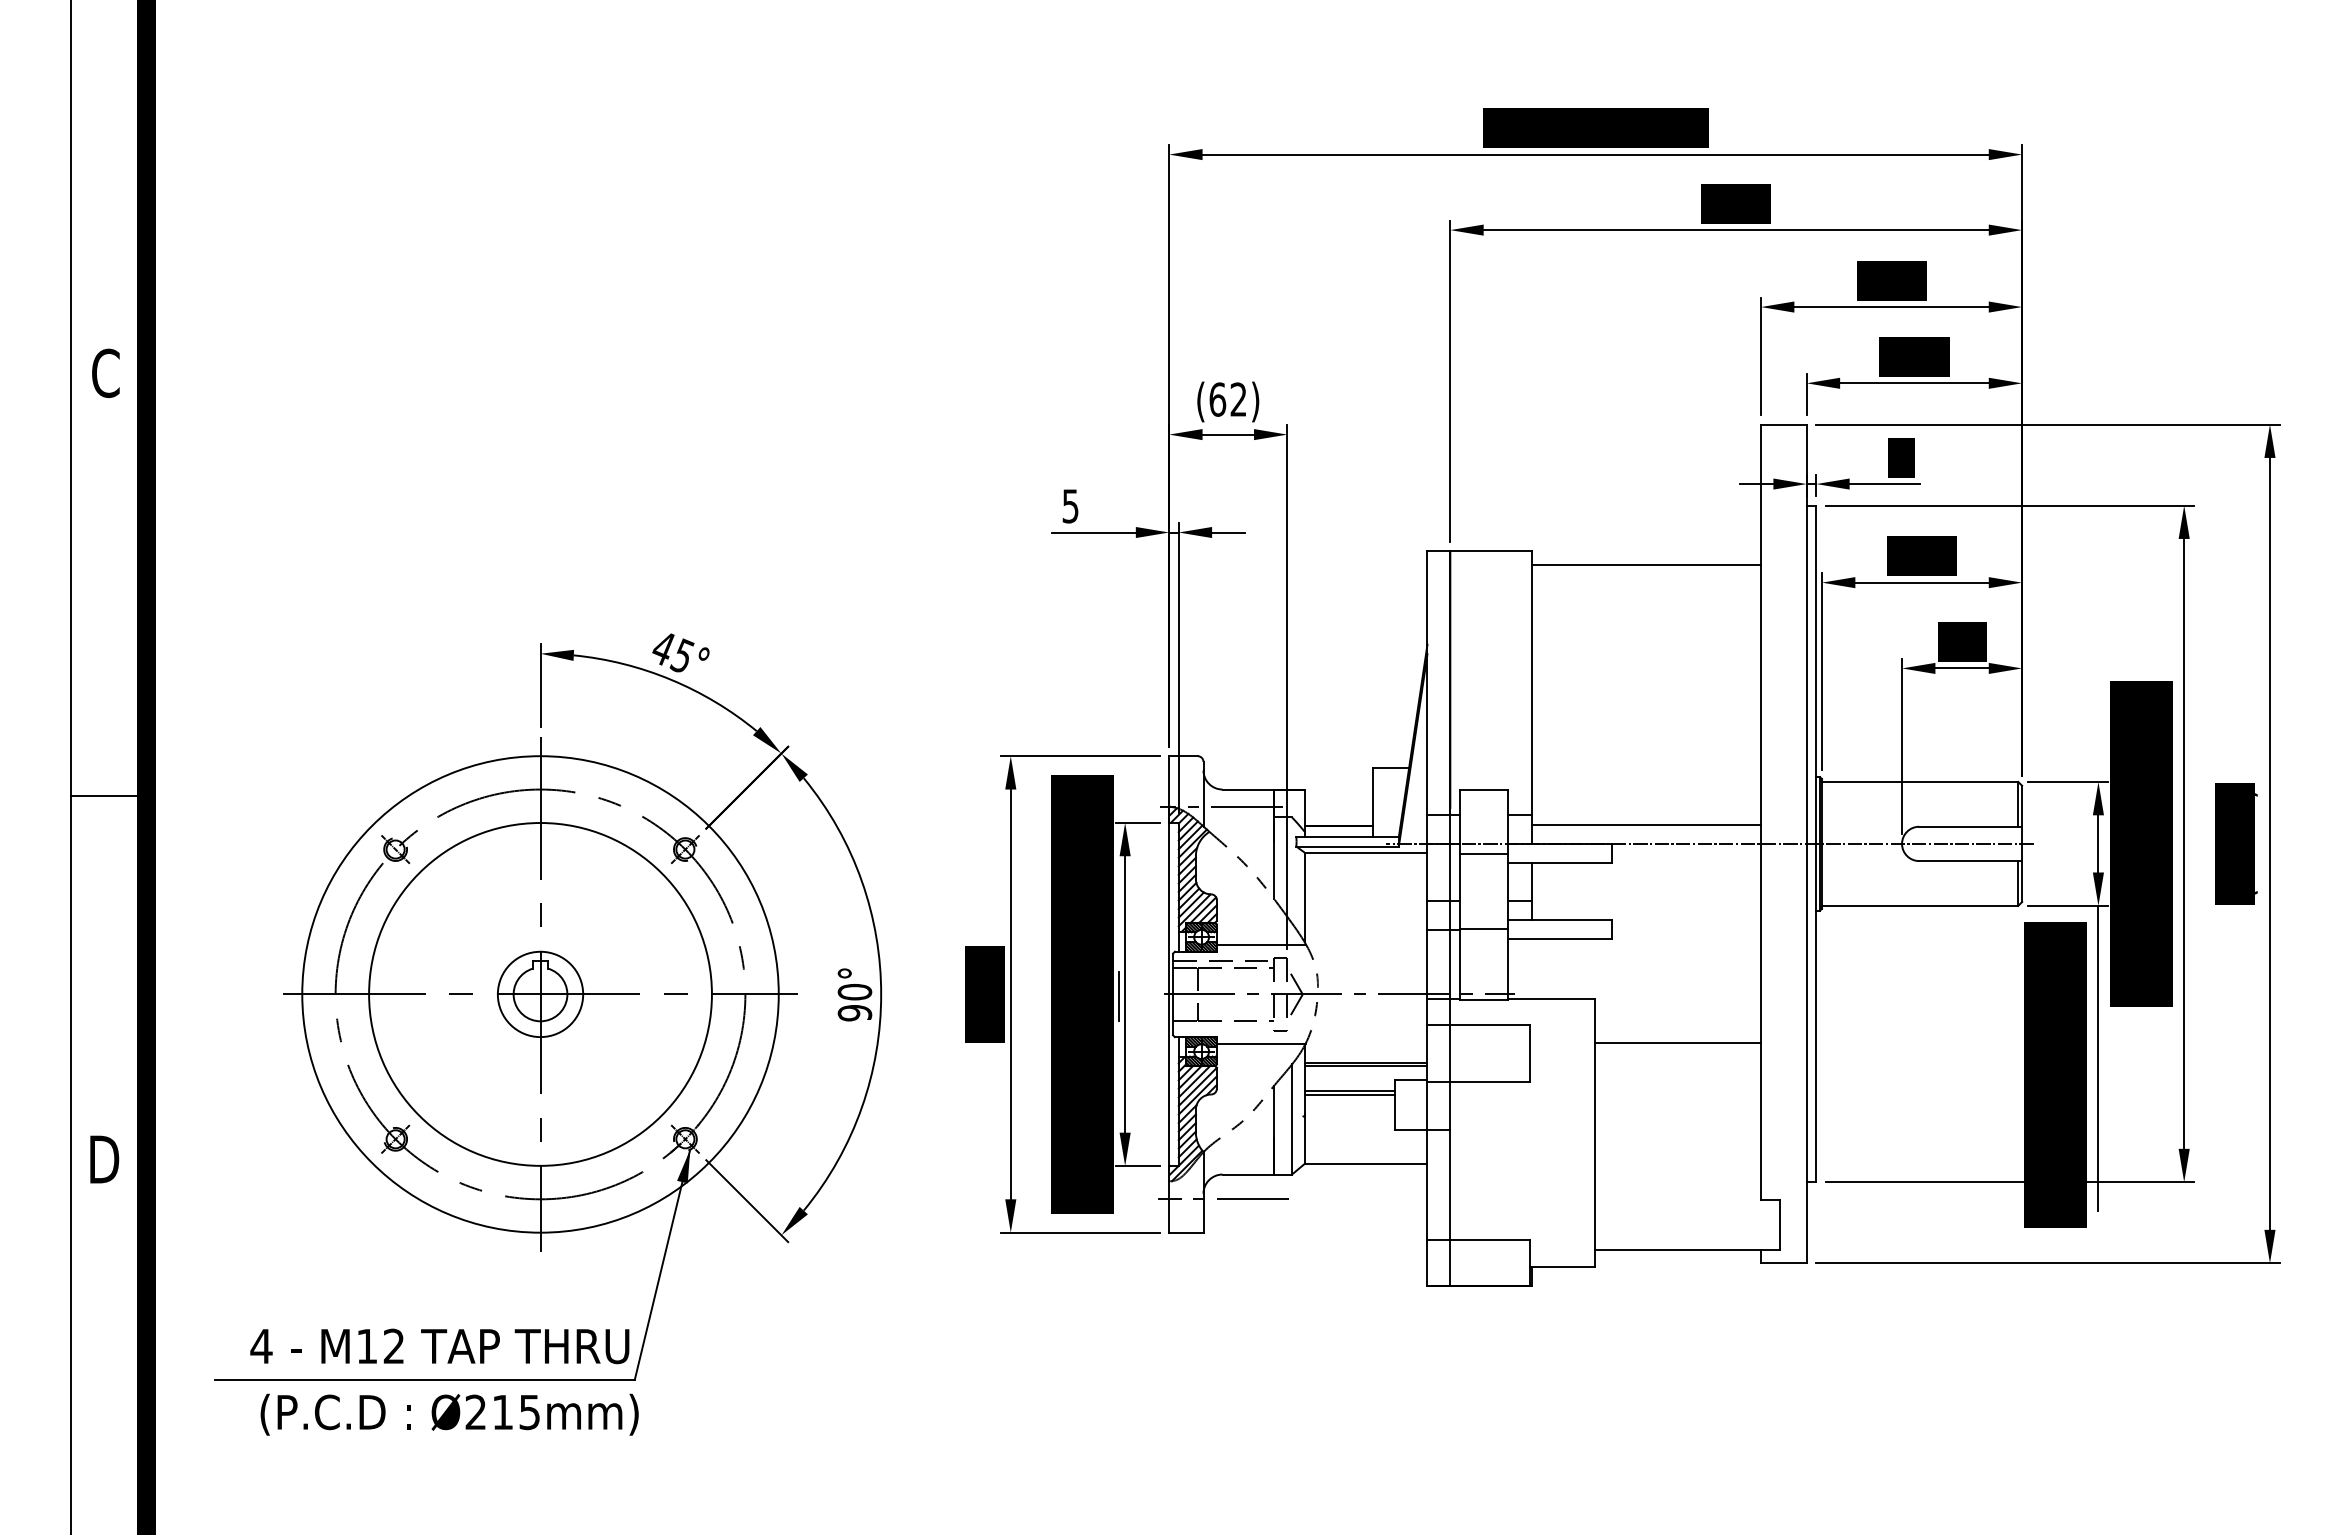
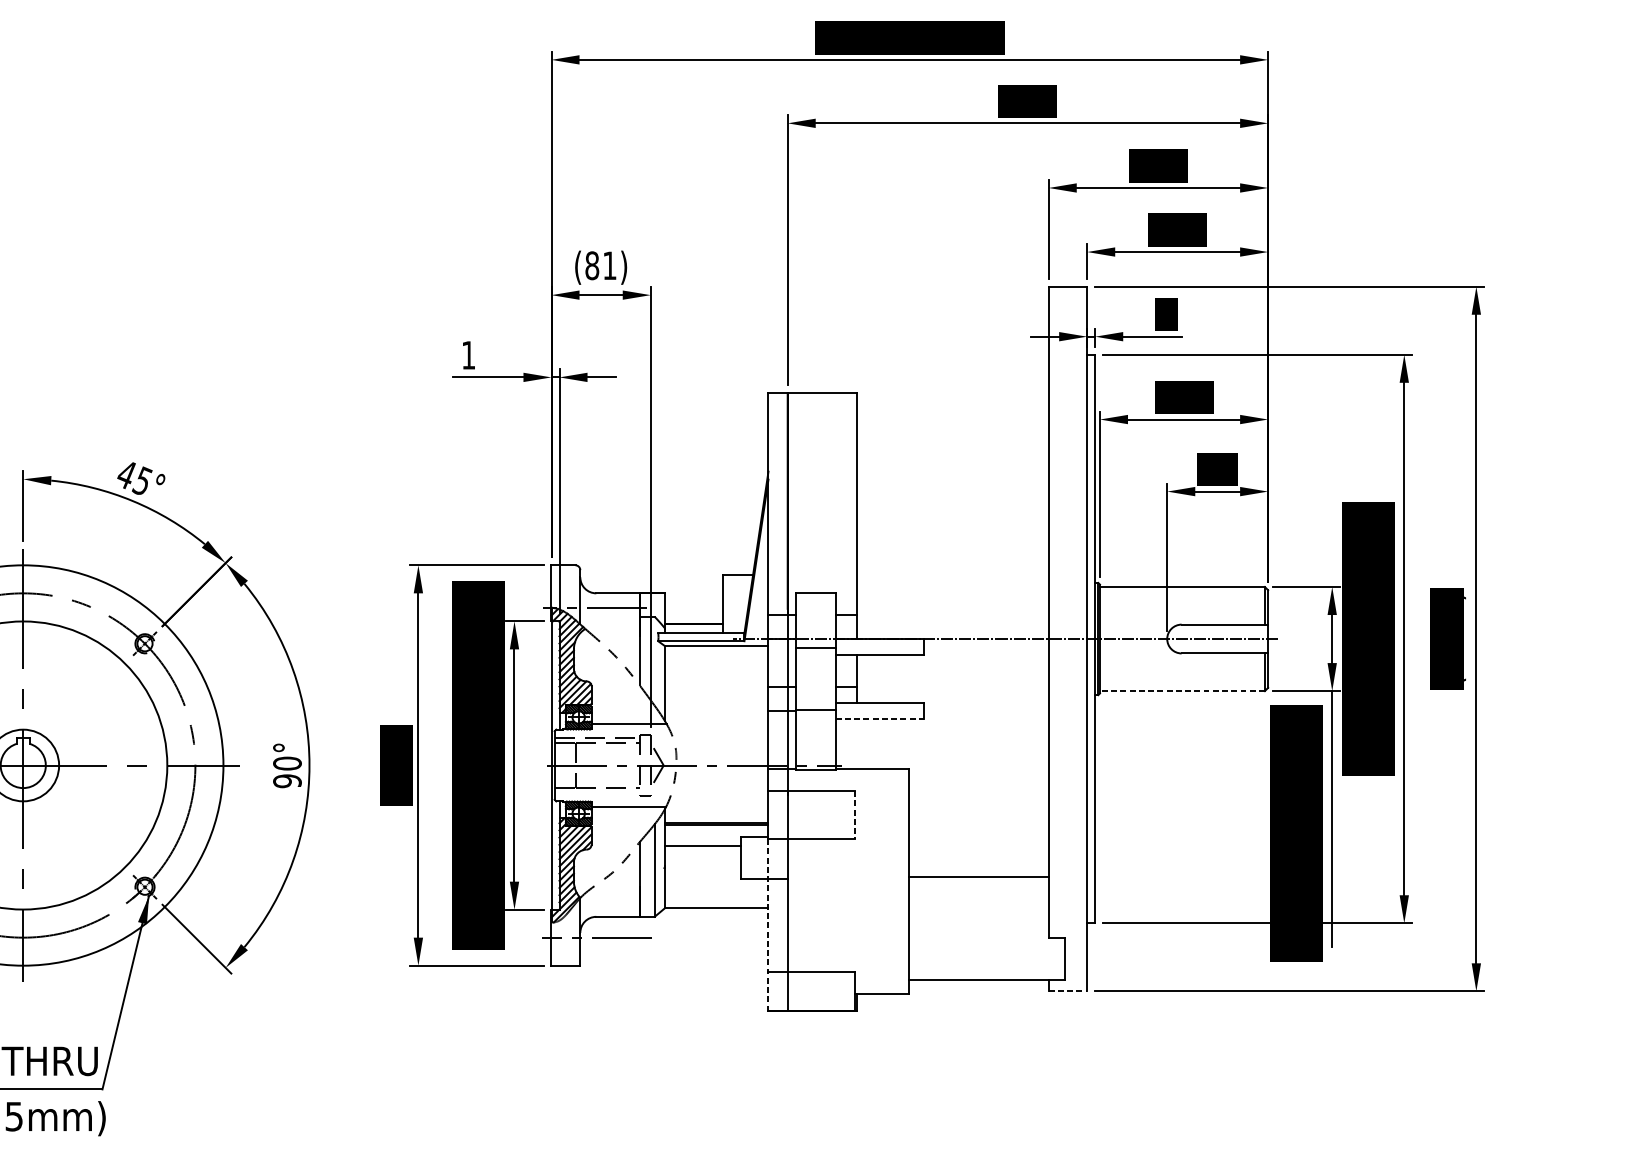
text: (1227, 399) -> (600, 265), (62) -> (81)
text: (1070, 506) -> (468, 355), 5 -> 1
line: (1646, 564) -> (952, 404), removed
line: (1646, 824) -> (952, 622), removed
line: (1919, 905) -> (1181, 690), solid -> dashed
line: (1560, 939) -> (880, 719), solid -> dashed
line: (1119, 996) -> (509, 767), removed
line: (1678, 1042) -> (979, 876), moved
line: (1530, 1053) -> (855, 815), solid -> dashed
line: (1349, 1094) -> (702, 849), removed
line: (1427, 1184) -> (768, 925), solid -> dashed
line: (1783, 1263) -> (1067, 991), solid -> dashed

